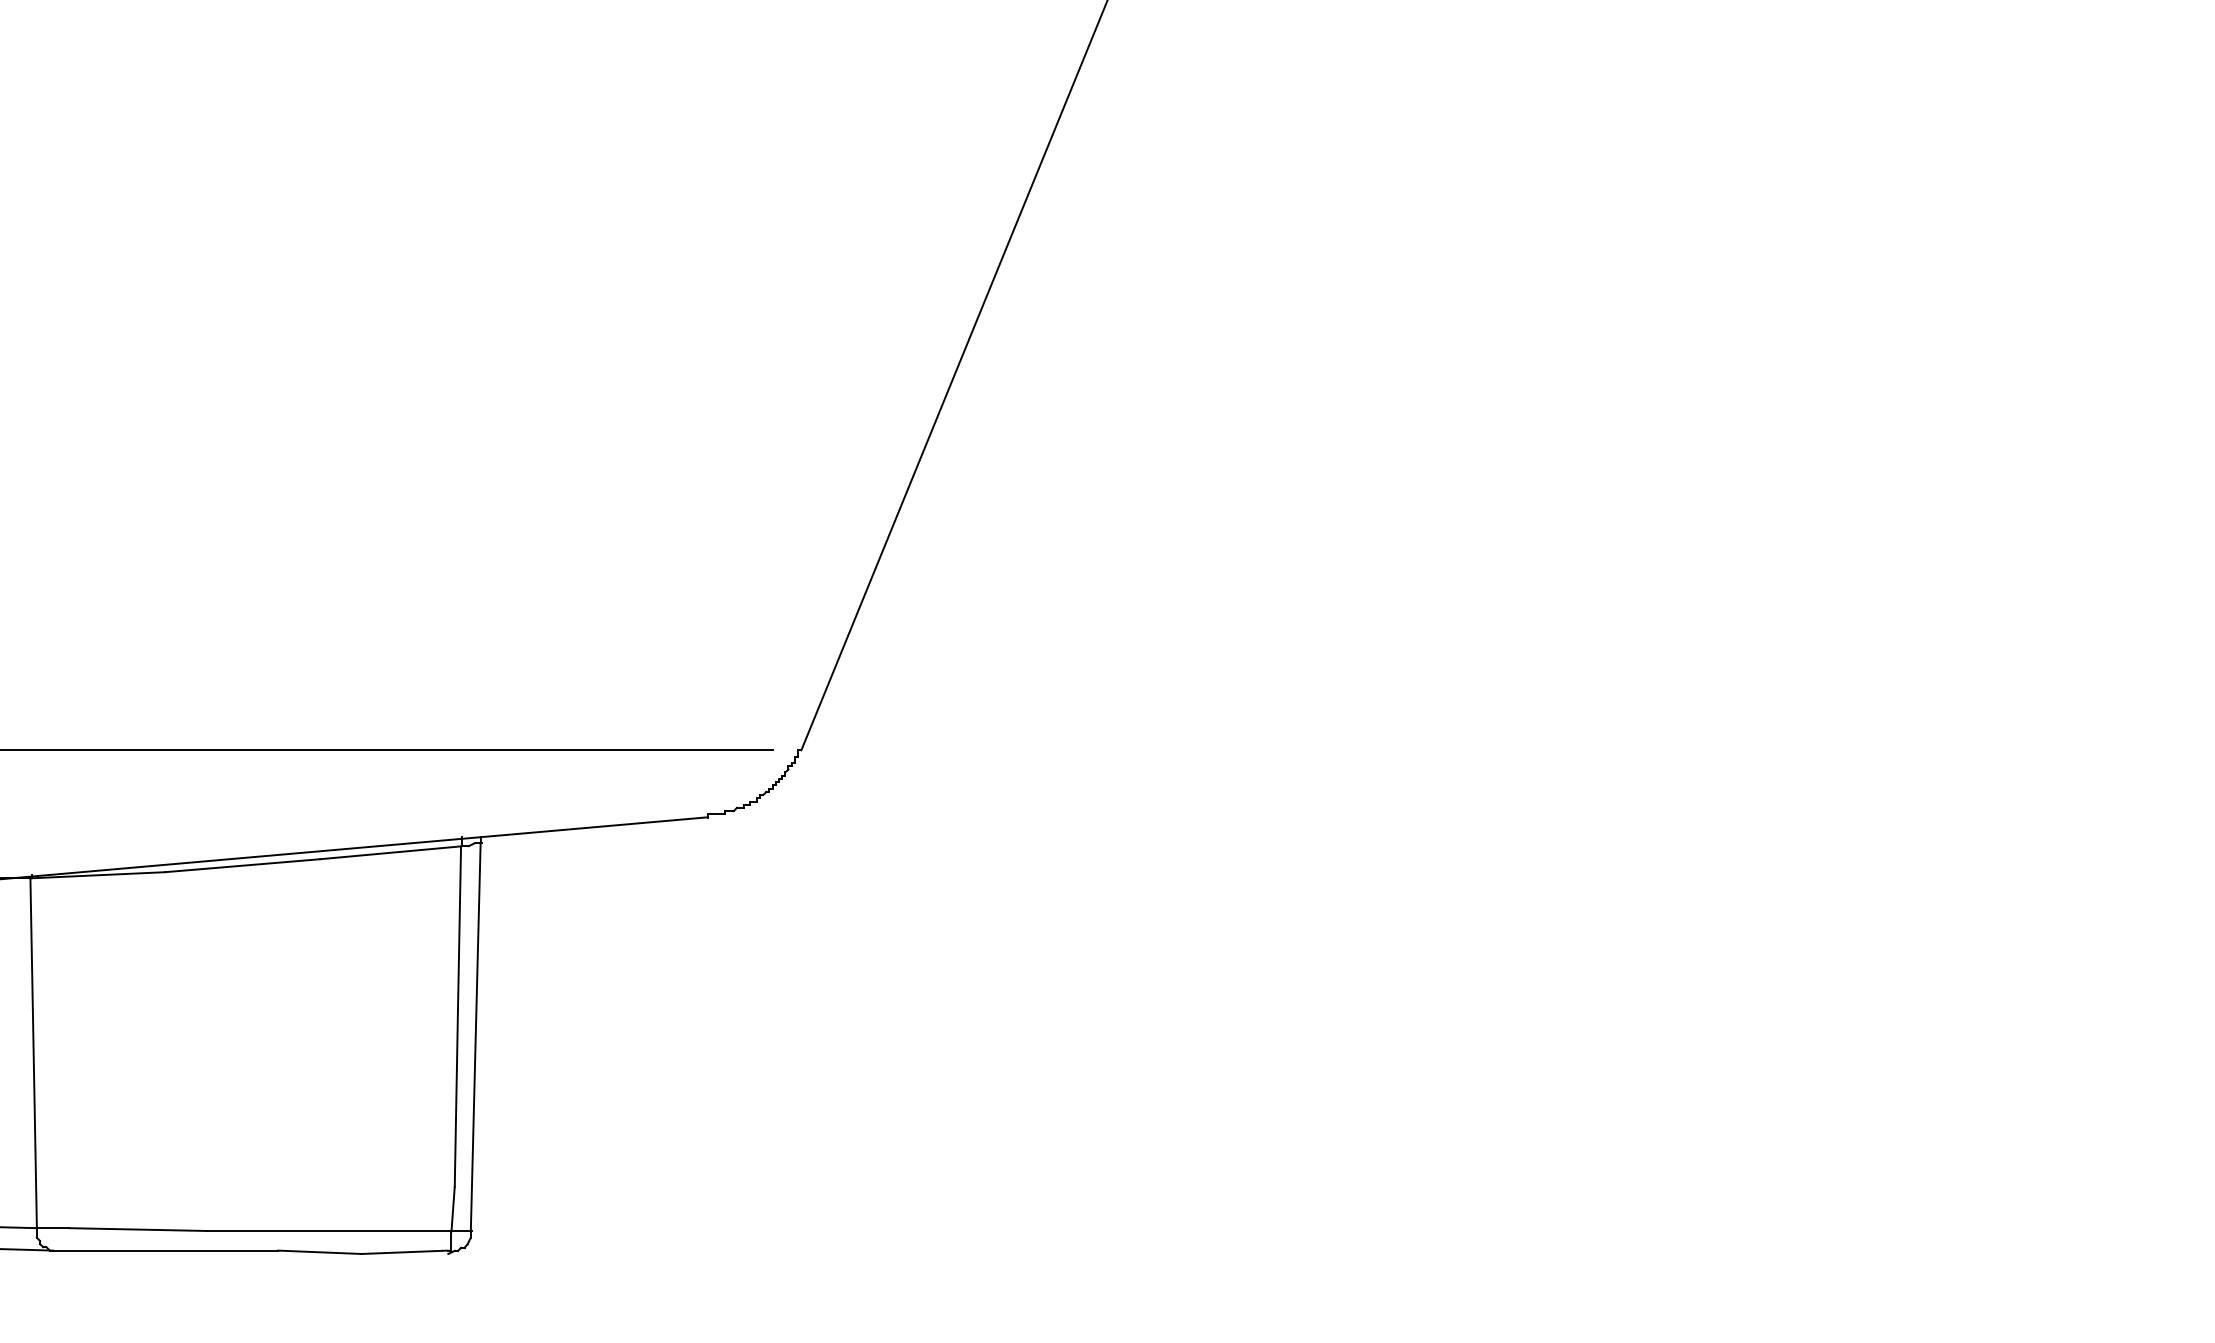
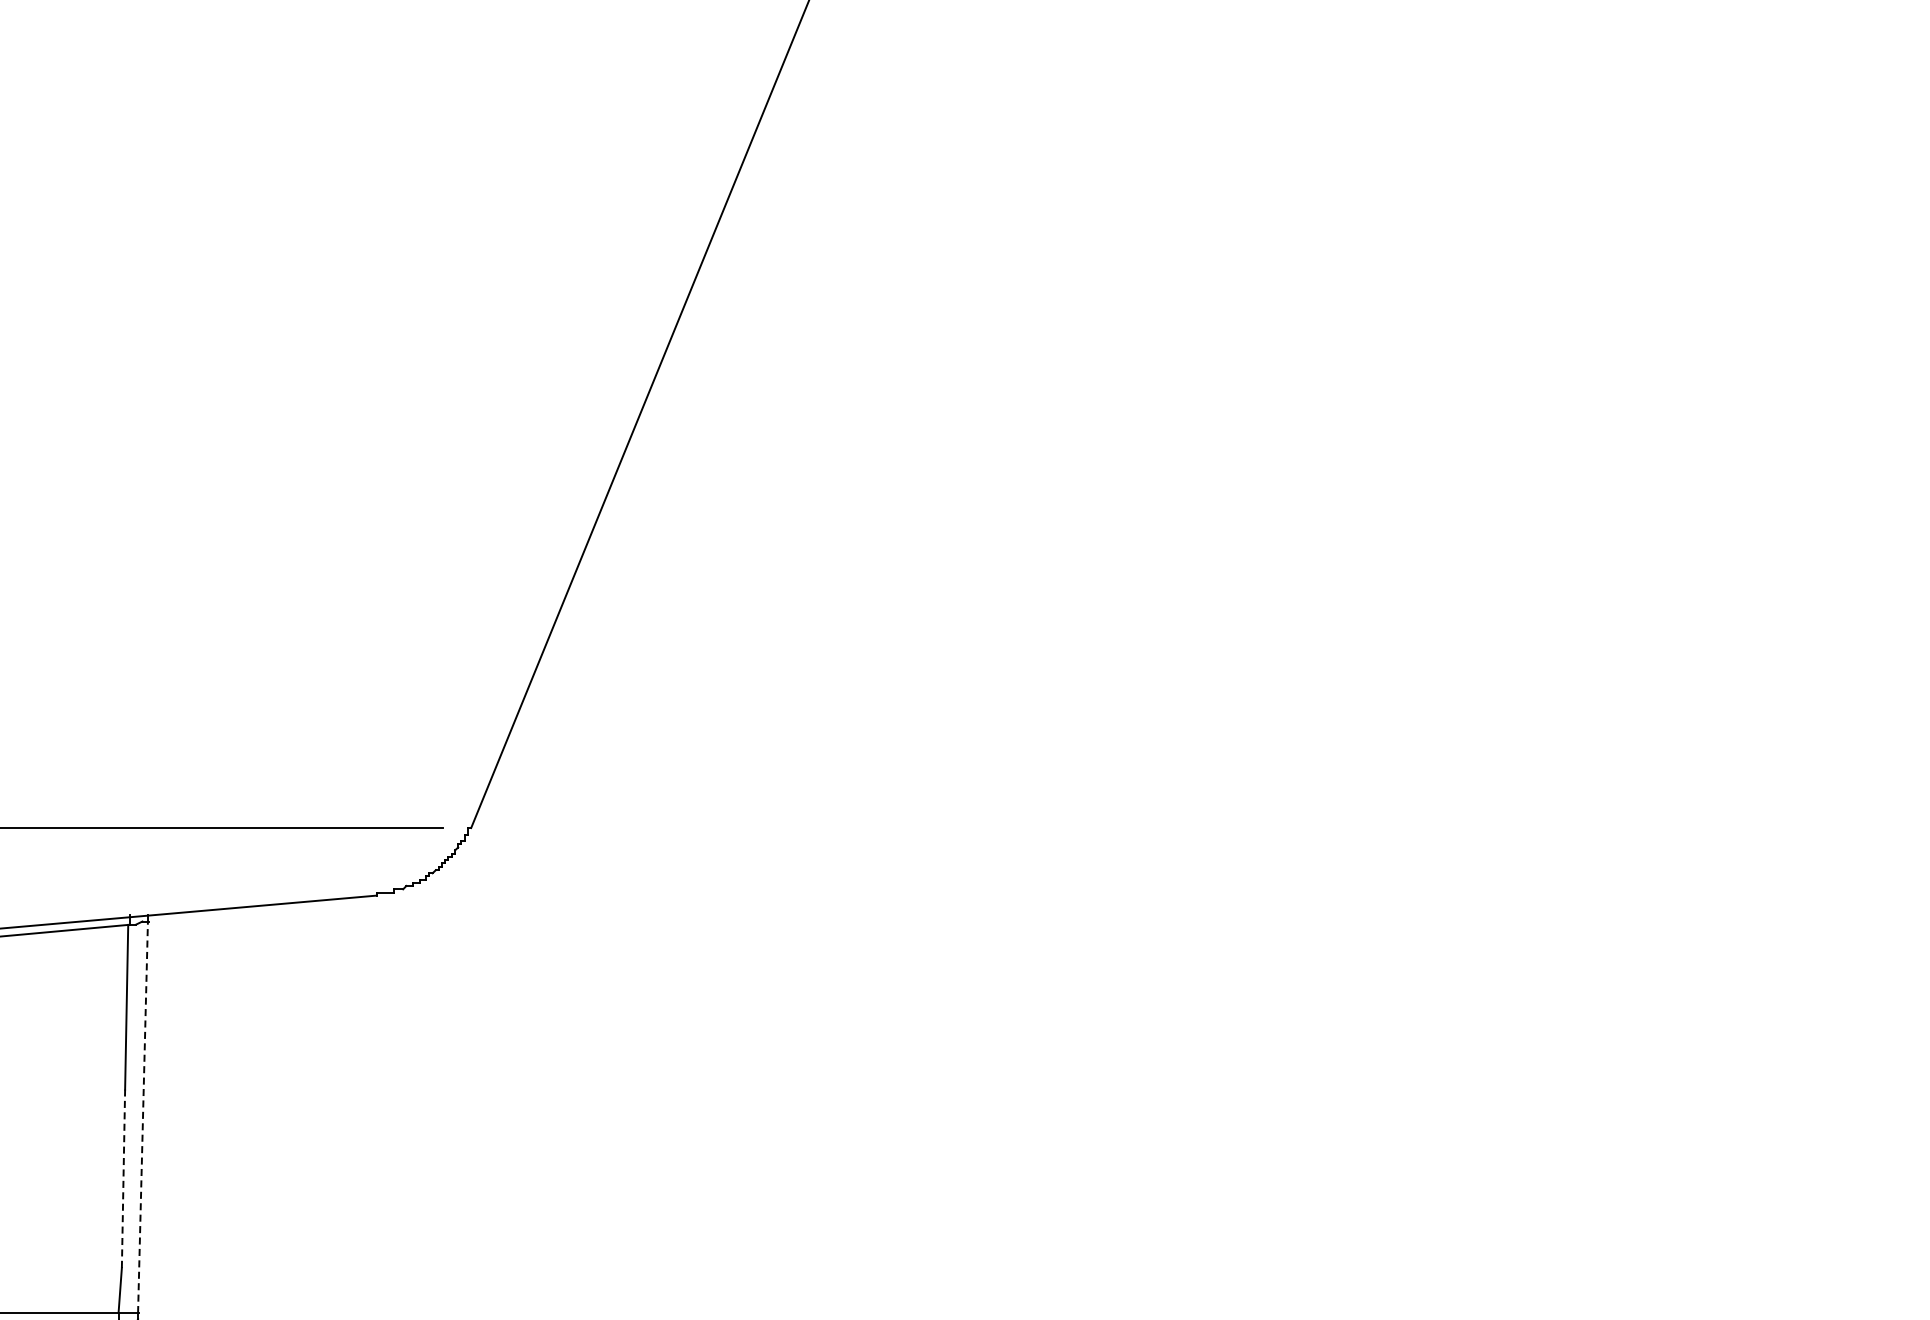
line: (475, 1036) -> (142, 1116), solid -> dashed
line: (456, 1097) -> (123, 1177), solid -> dashed

